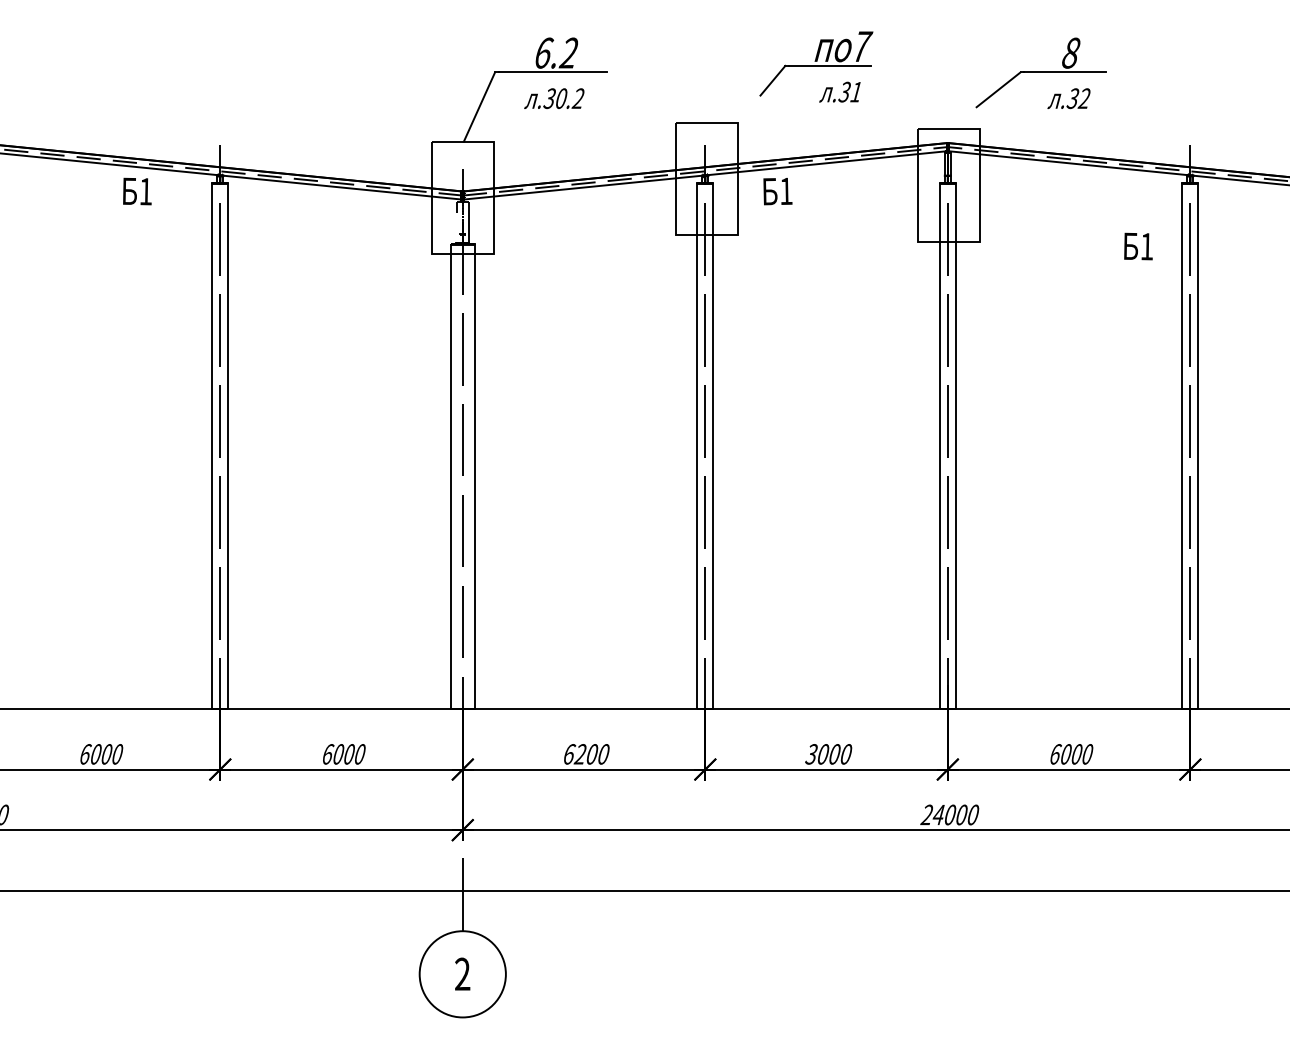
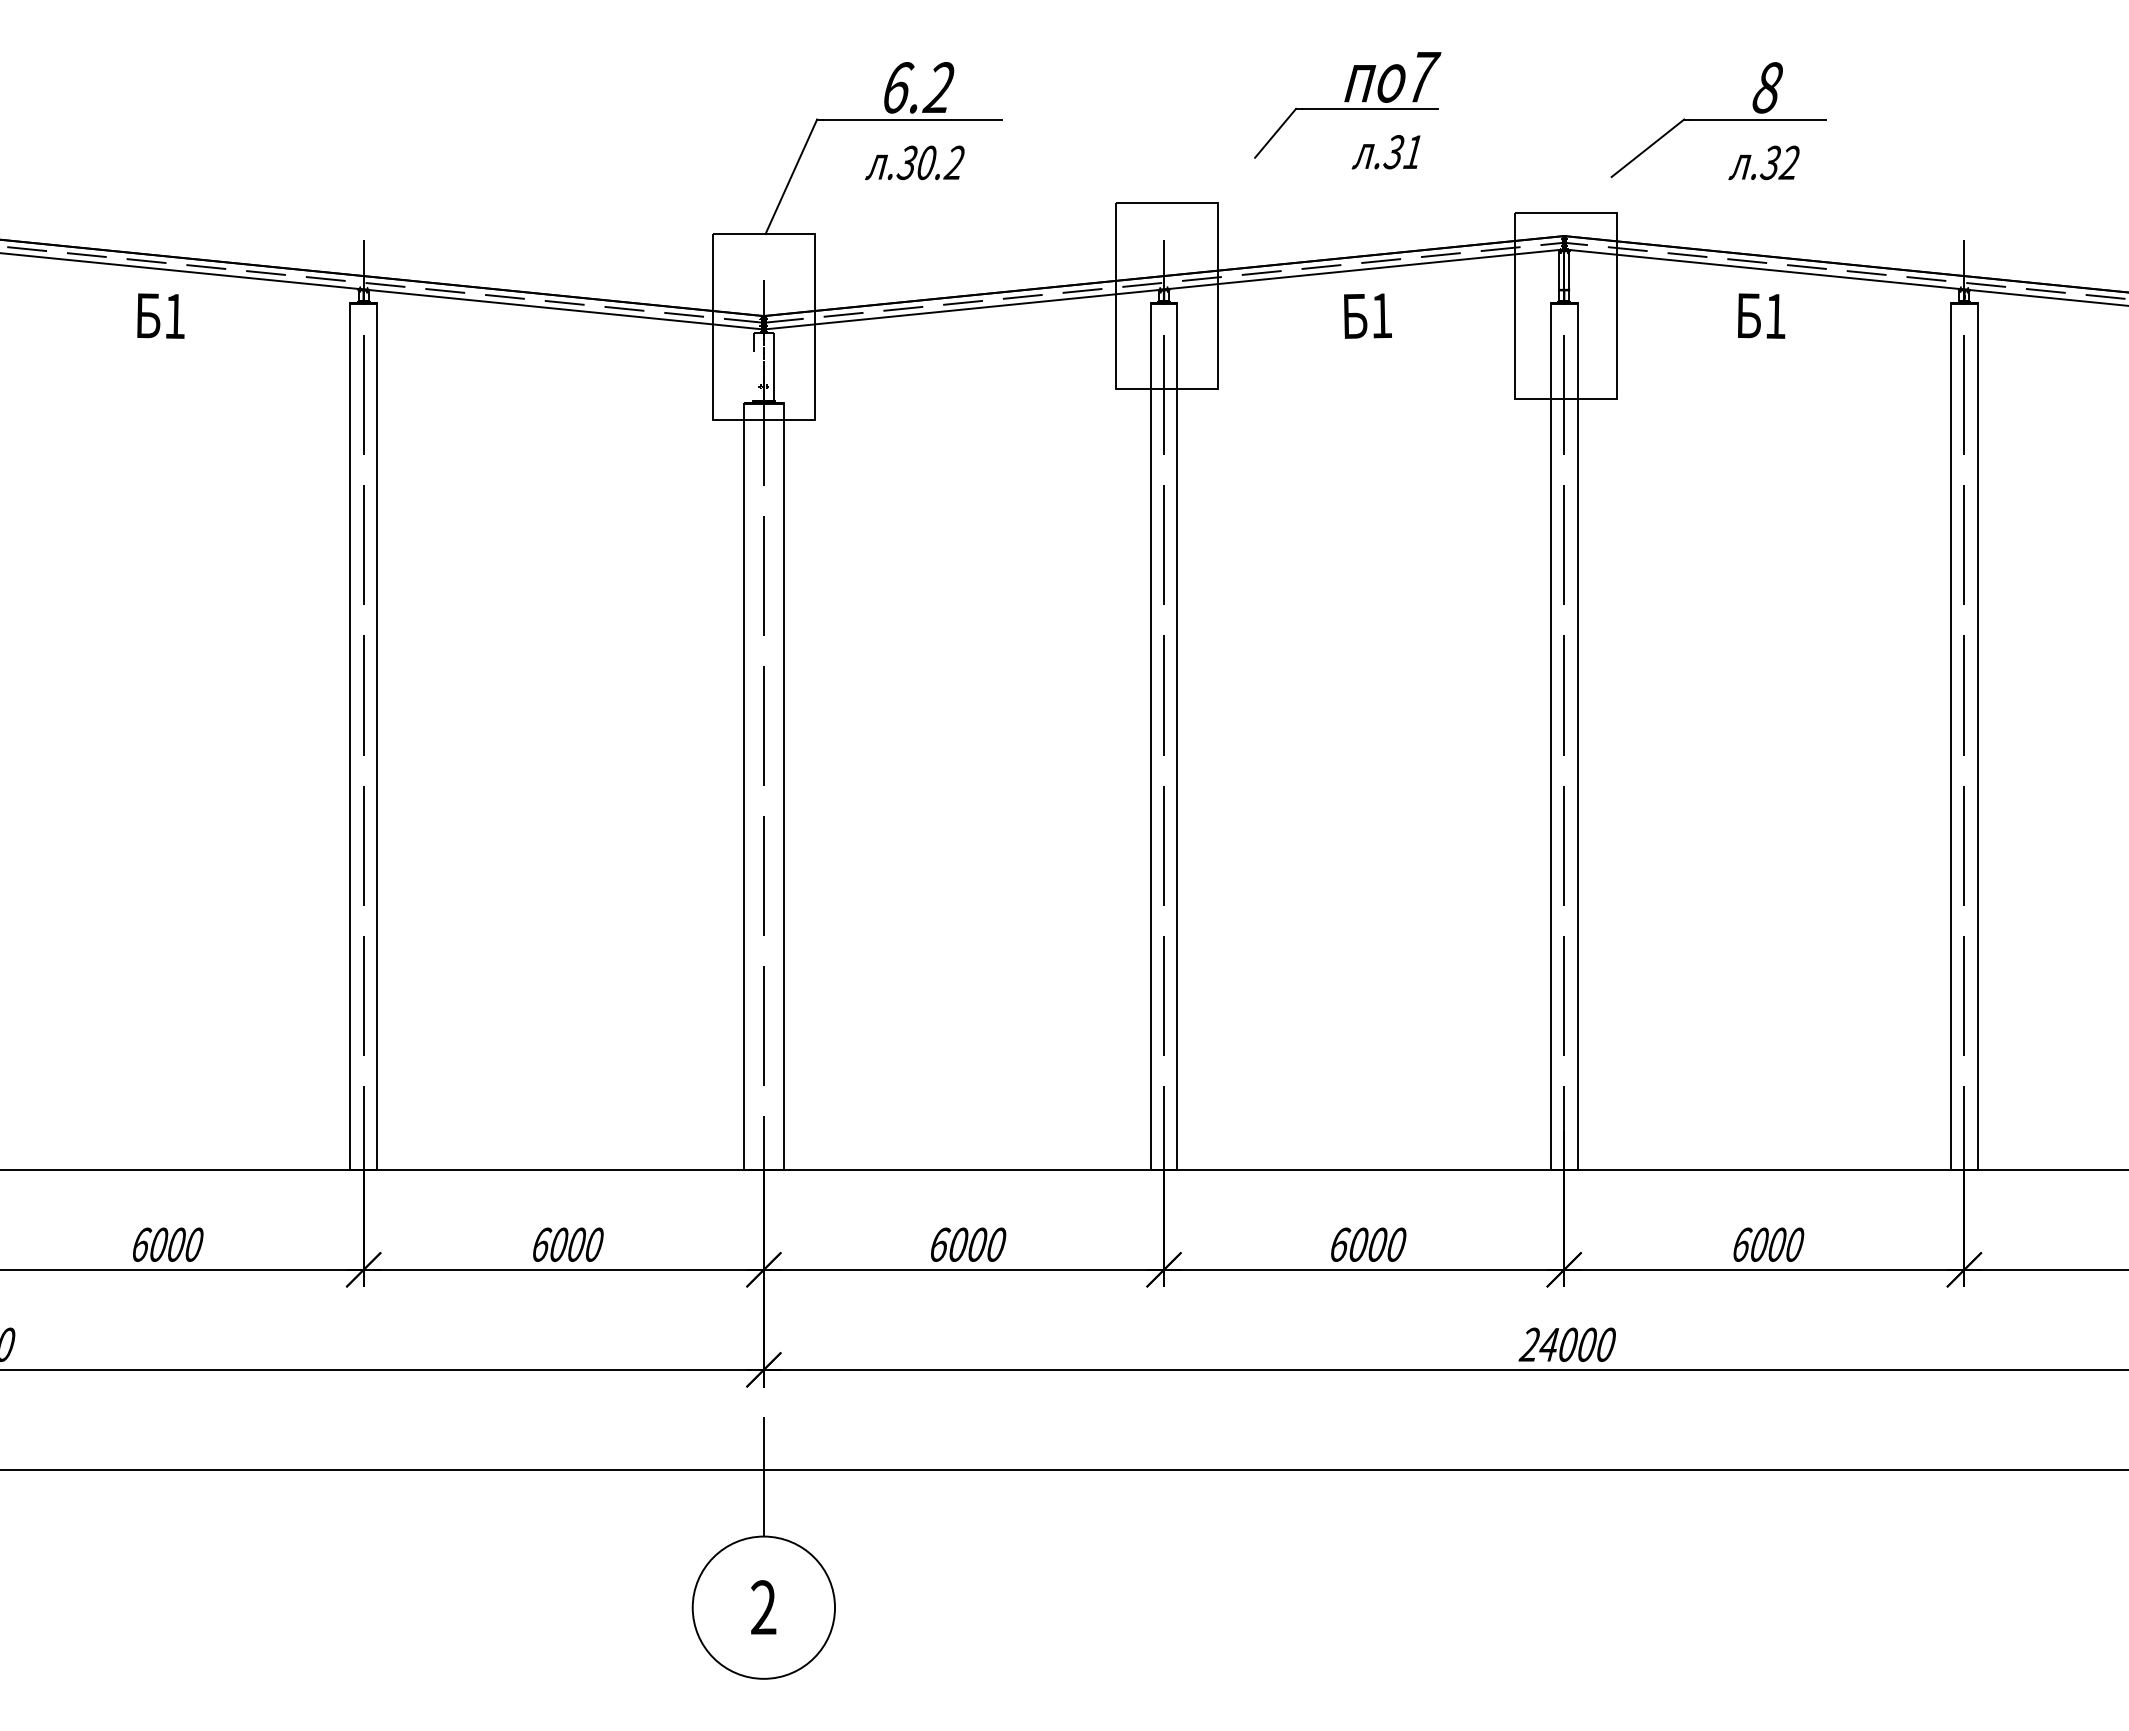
text: (137, 191) -> (161, 316), moved
text: (777, 191) -> (1367, 316), moved
text: (1138, 246) -> (1761, 316), moved
text: (579, 754) -> (956, 1245), 6200 -> 6000
text: (811, 754) -> (1339, 1245), 3000 -> 6000

